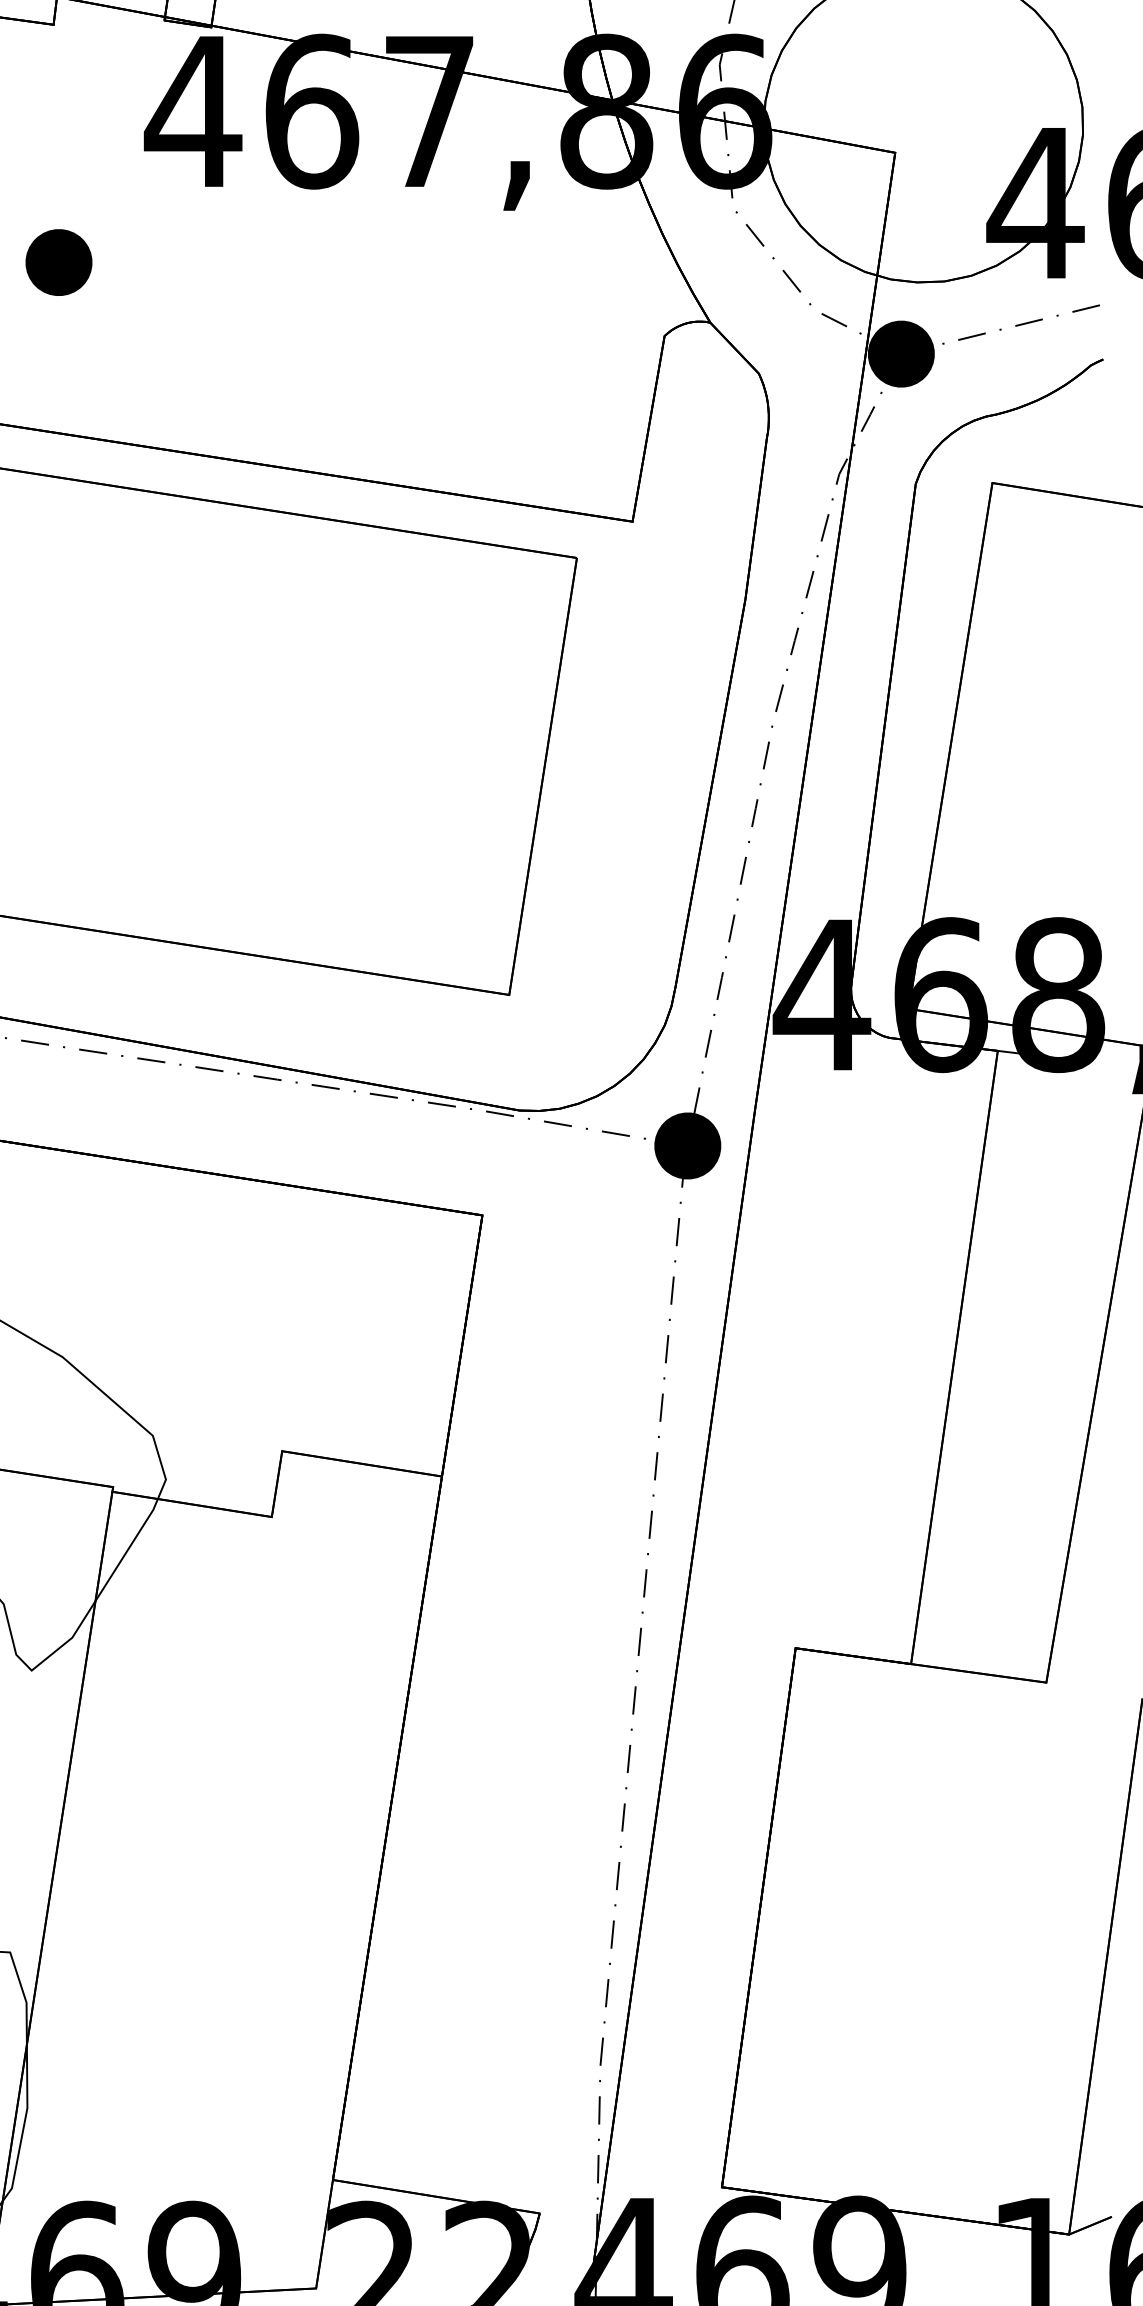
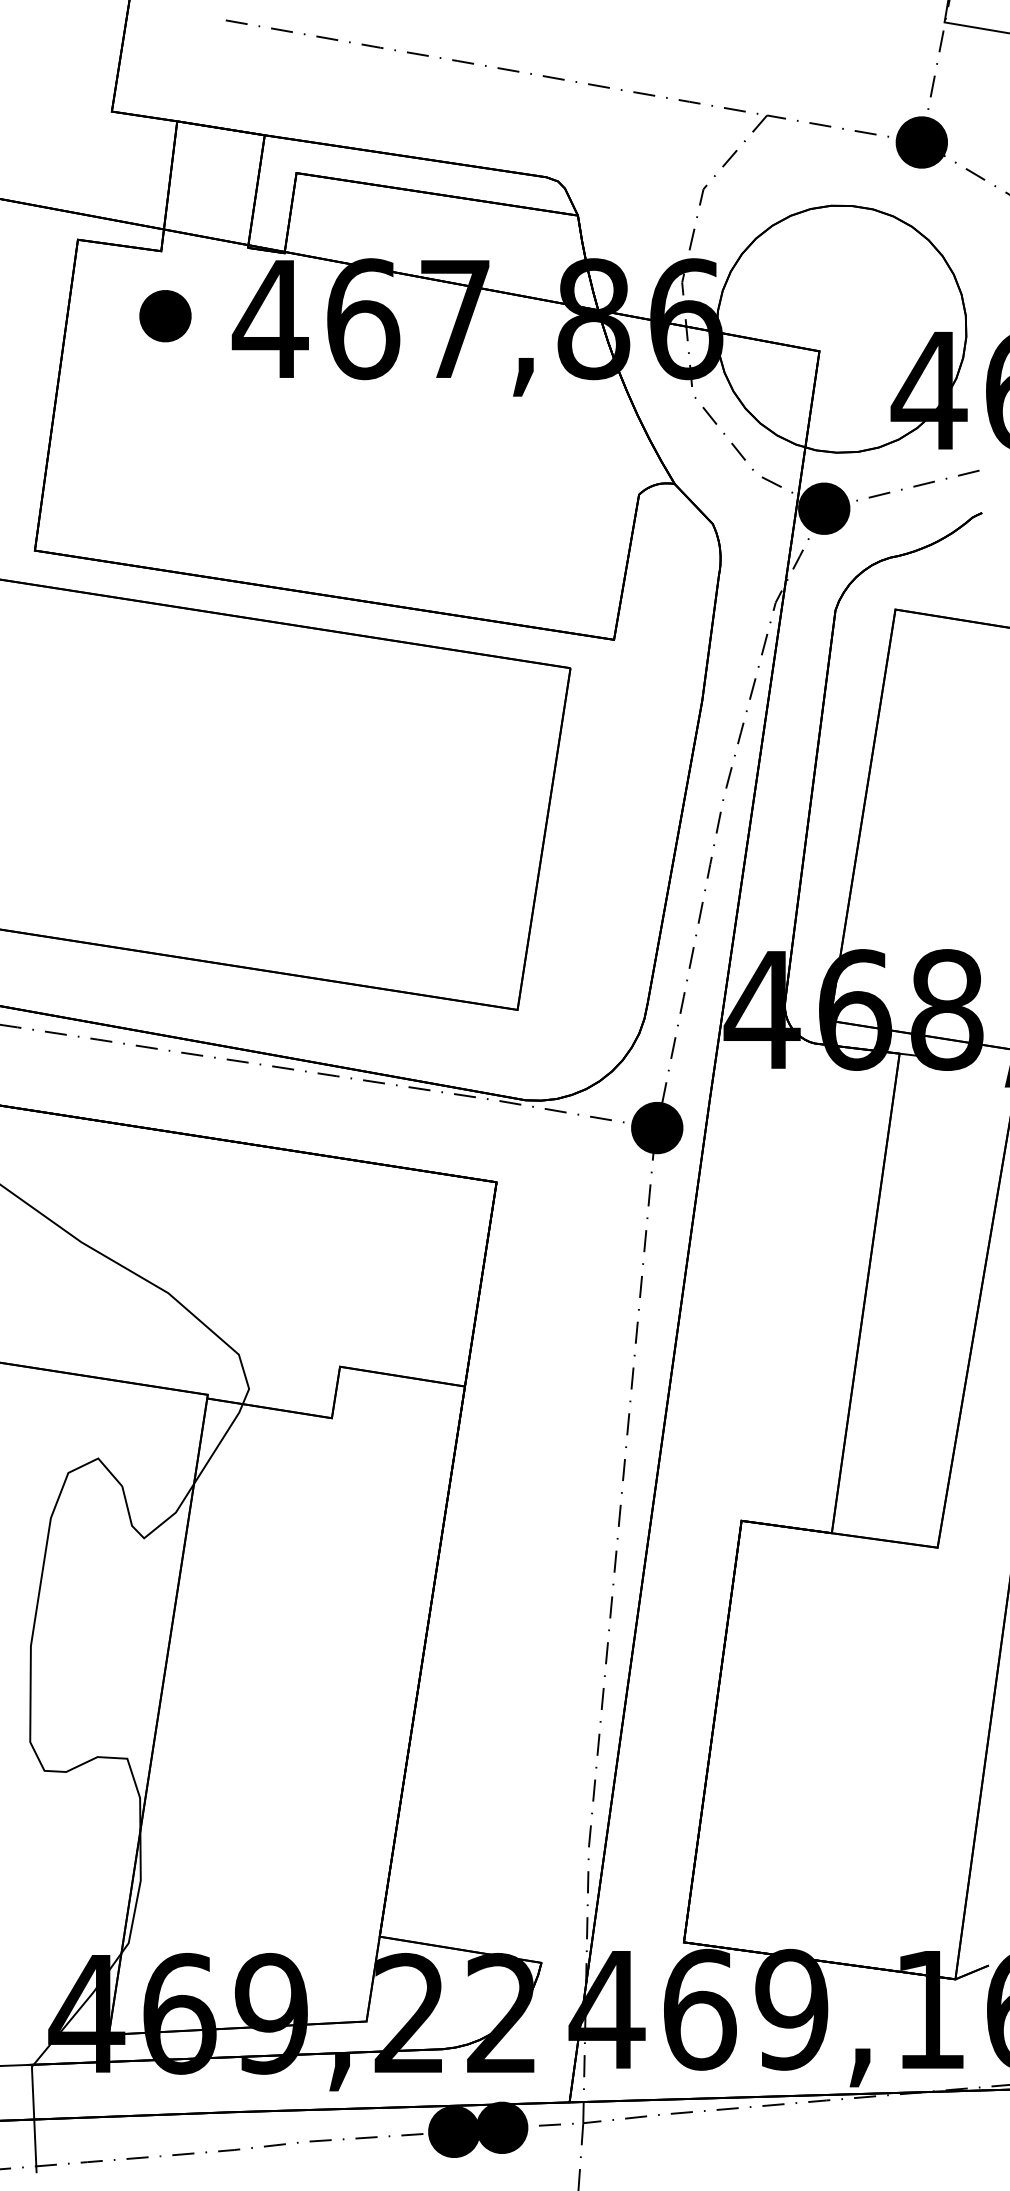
part: (59, 262) -> (165, 316), moved

